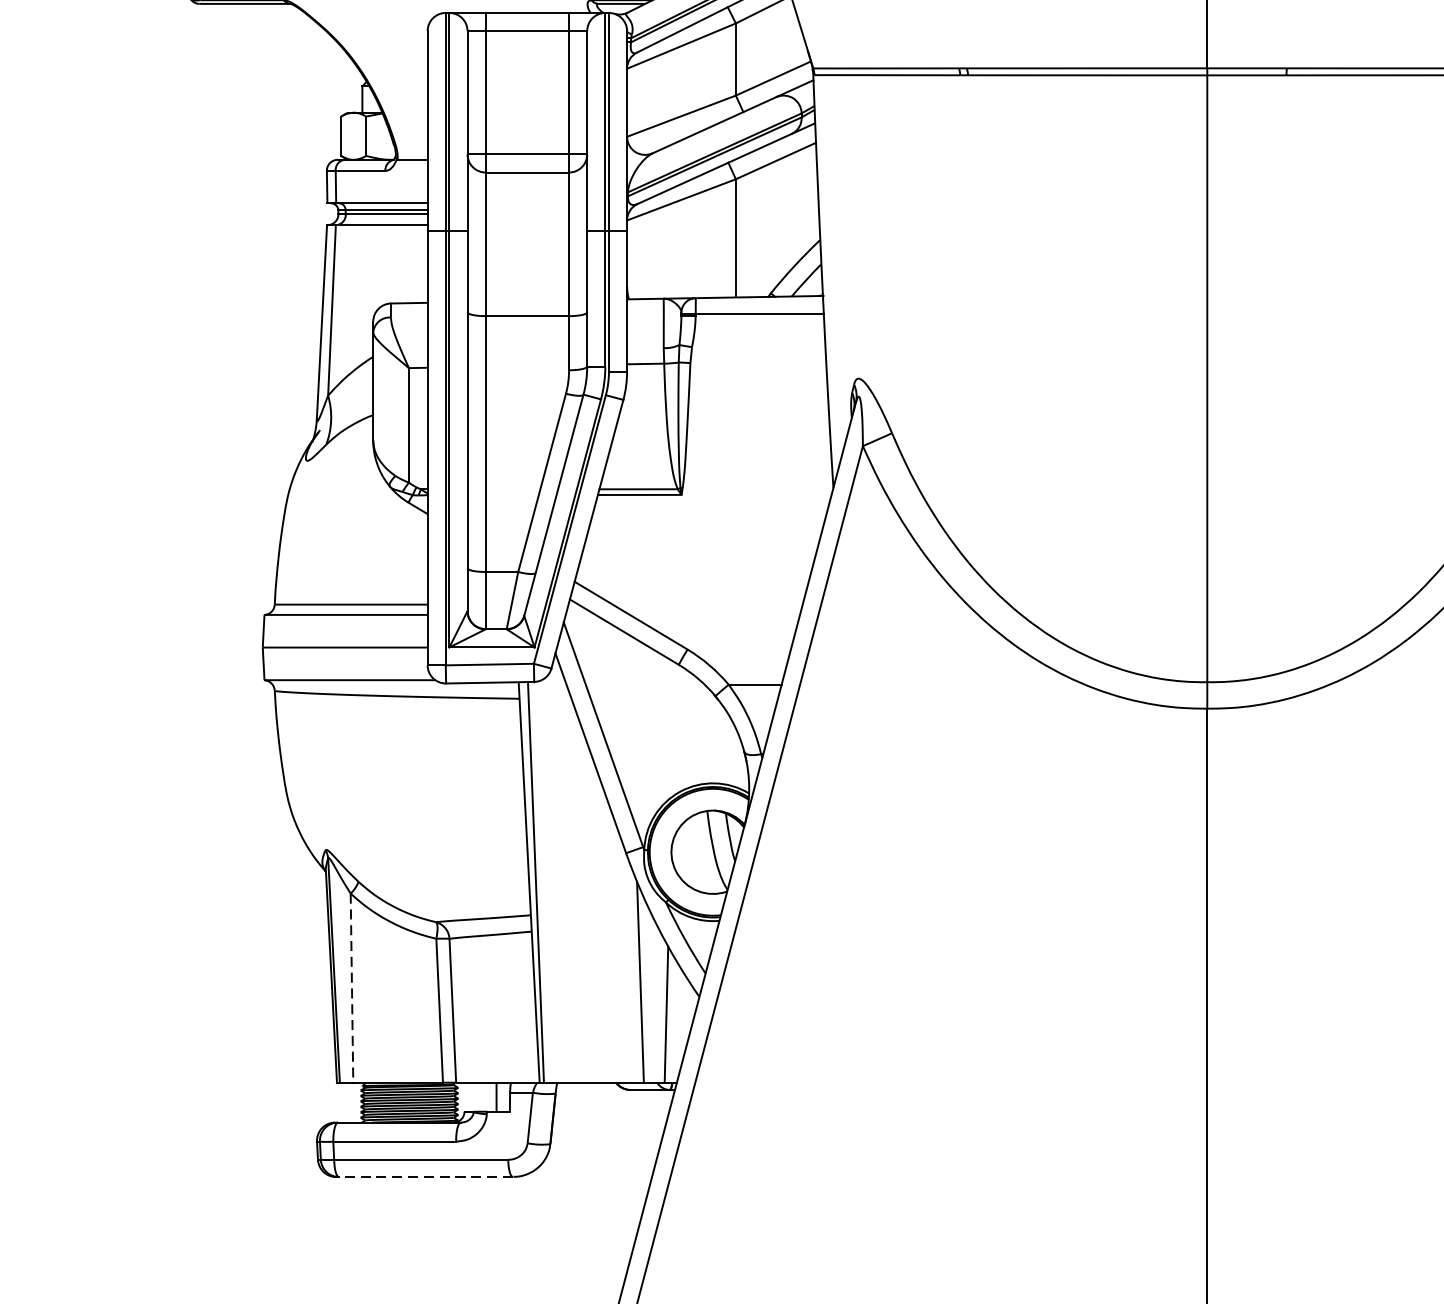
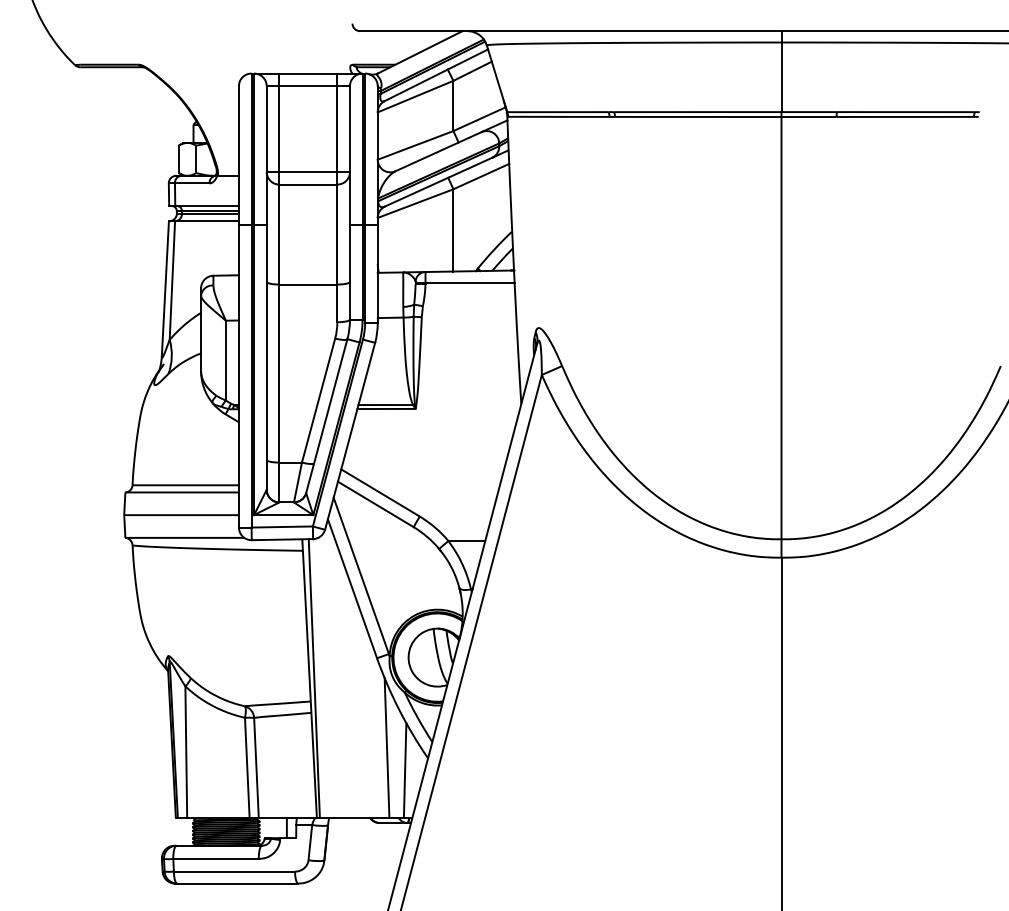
line: (352, 988) -> (186, 752), dashed -> solid
line: (425, 1176) -> (237, 883), dashed -> solid

